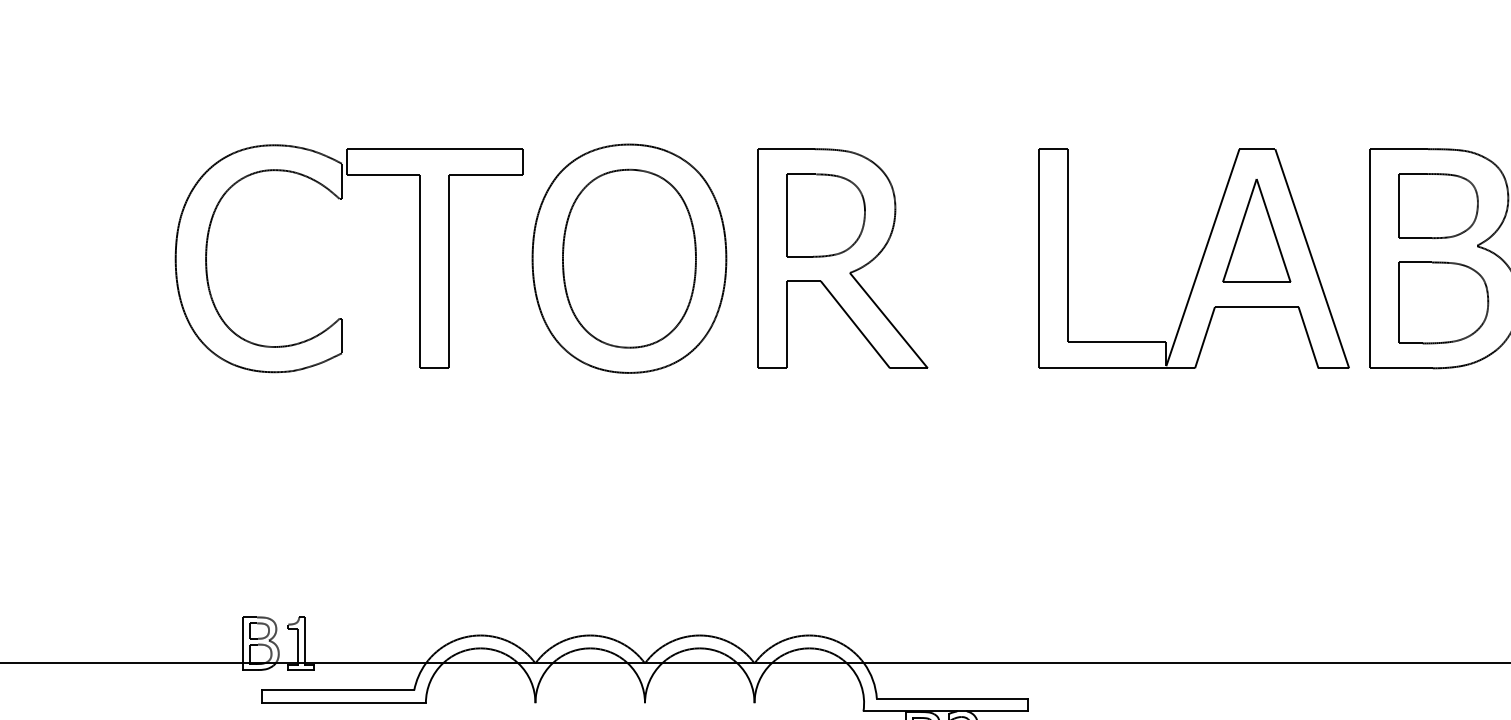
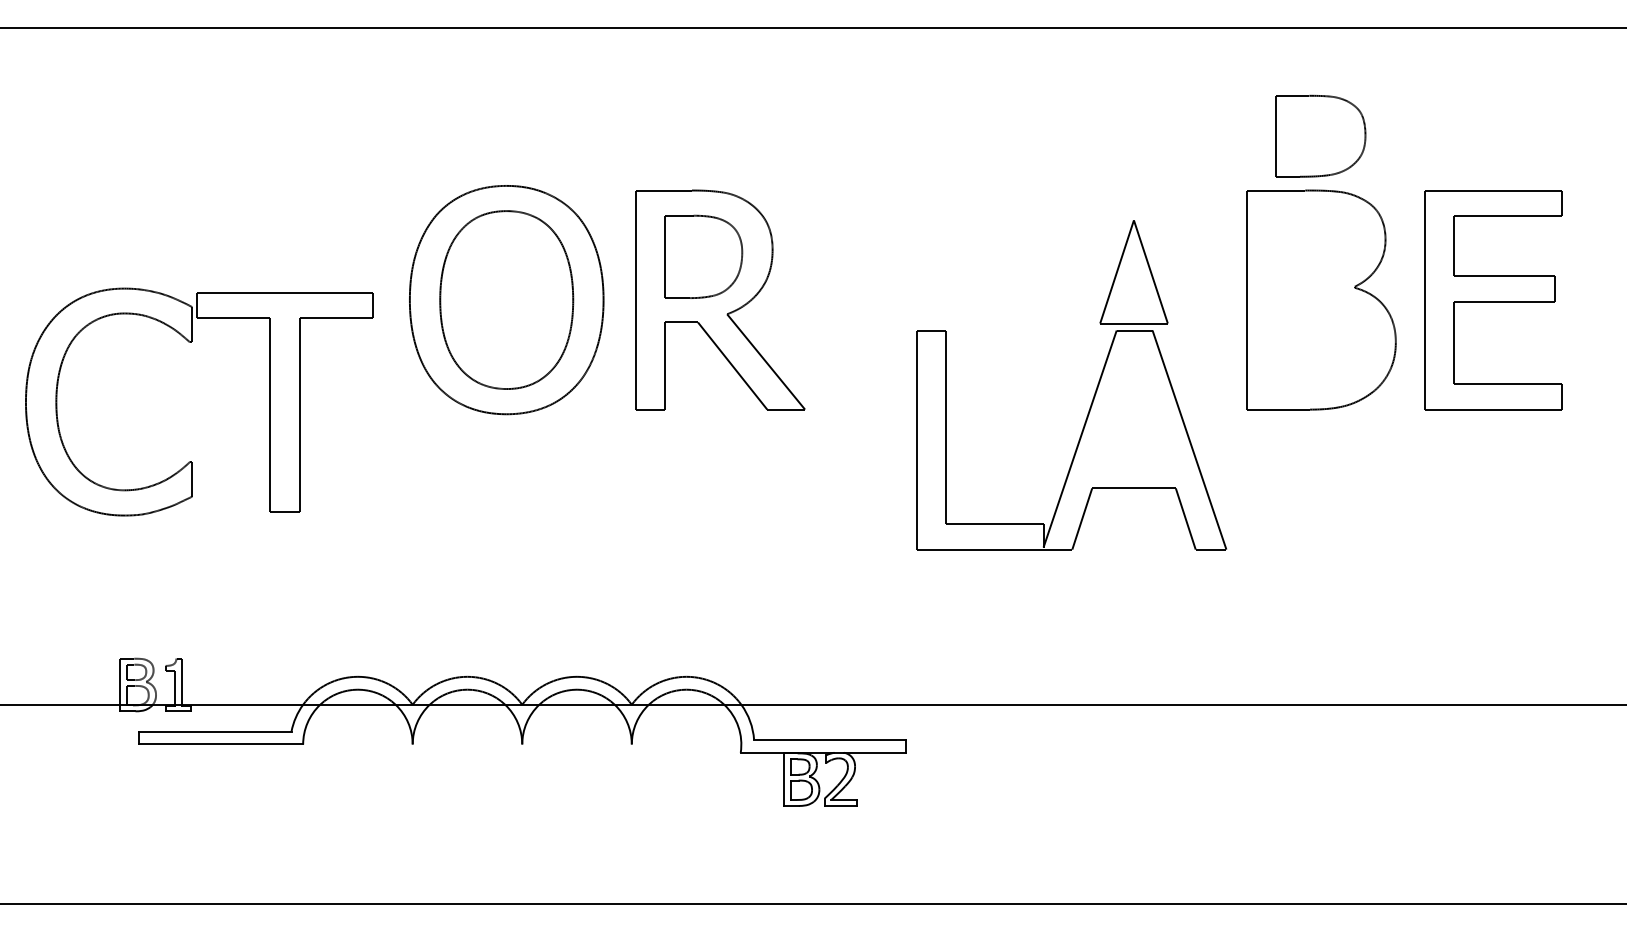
part: (341, 199) -> (191, 342), moved
part: (1438, 206) -> (1315, 247), removed
part: (1200, 262) -> (1077, 443), moved
part: (1443, 302) -> (1320, 135), moved

